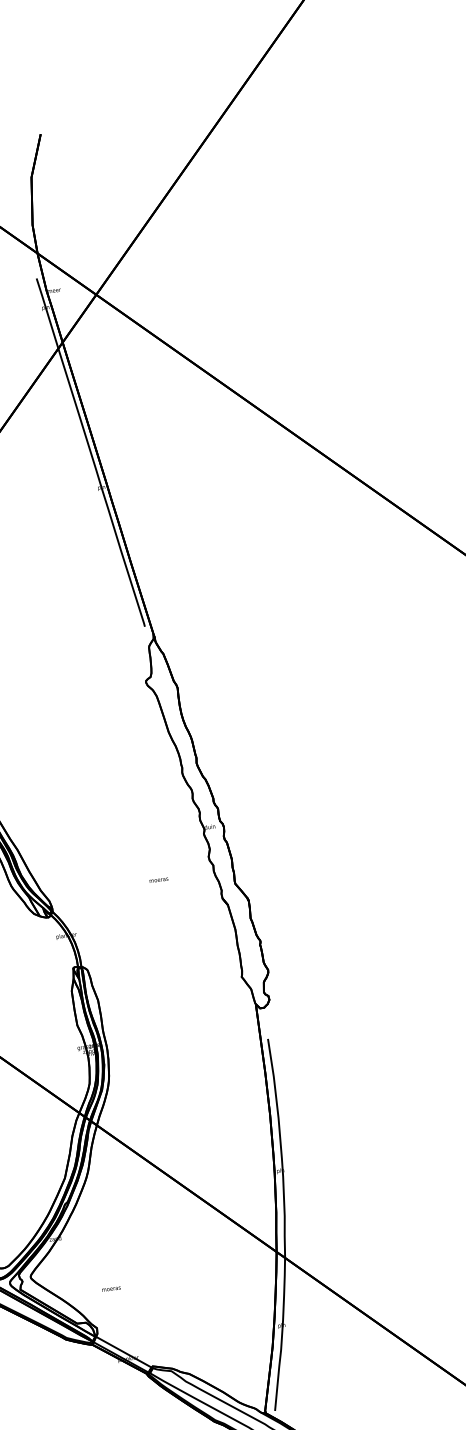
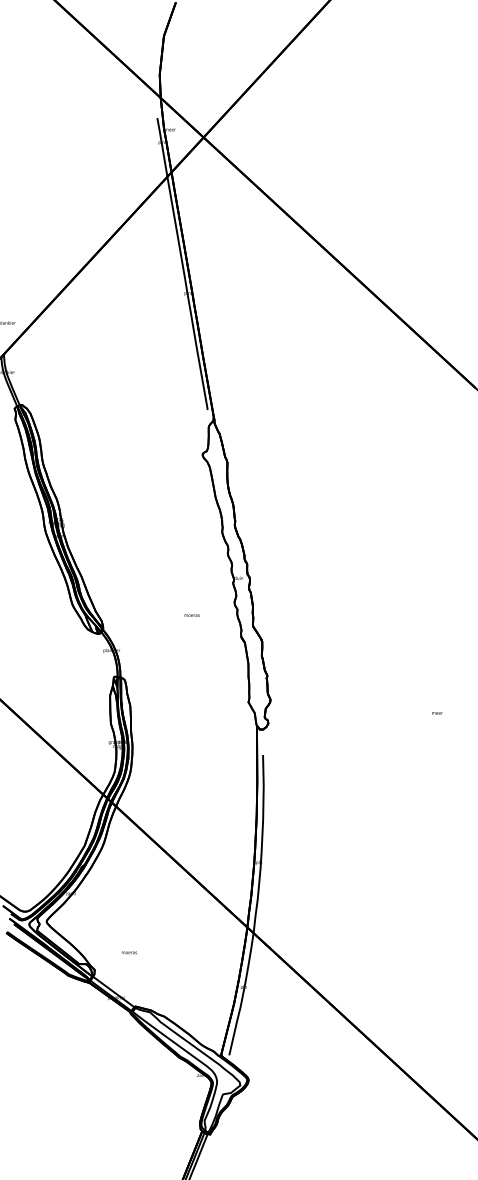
text: (110, 1288) -> (128, 952), moved

